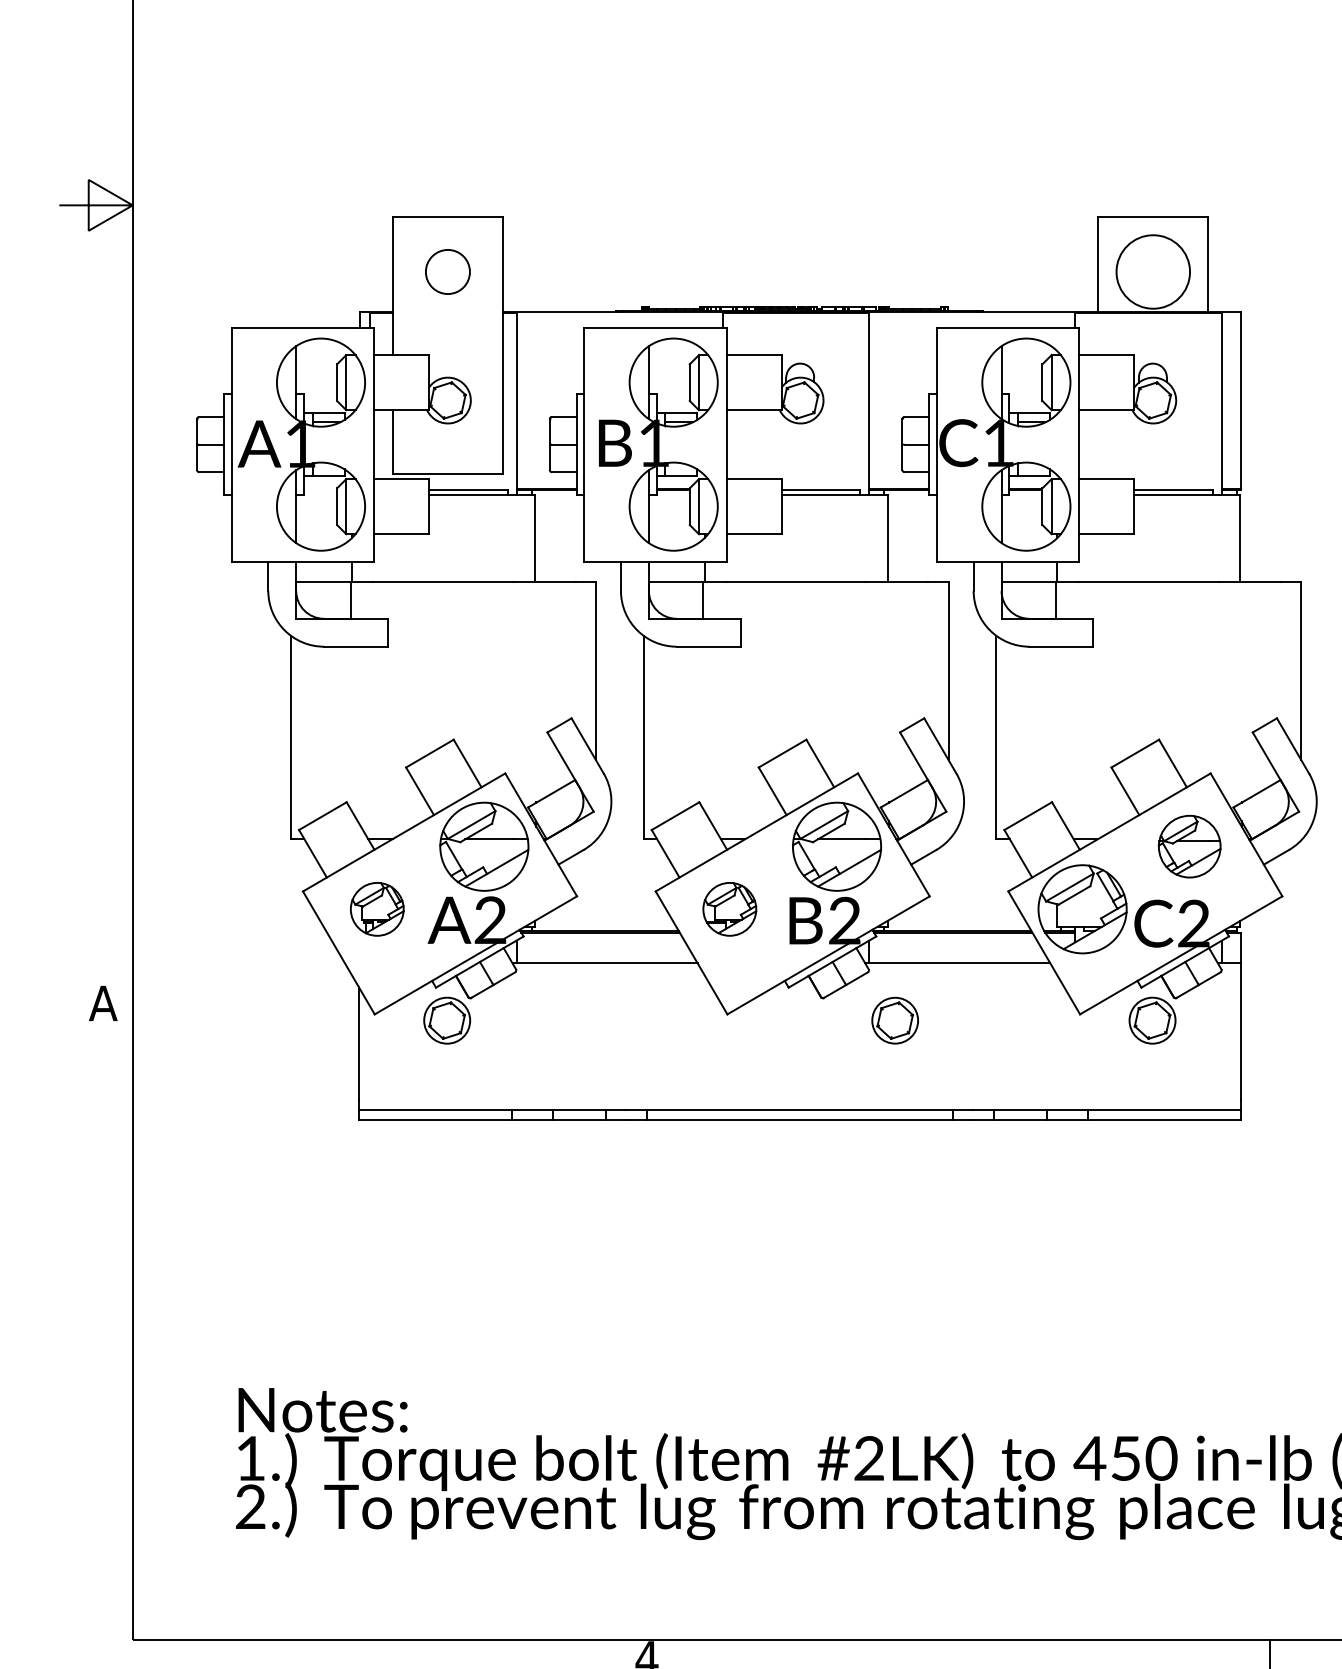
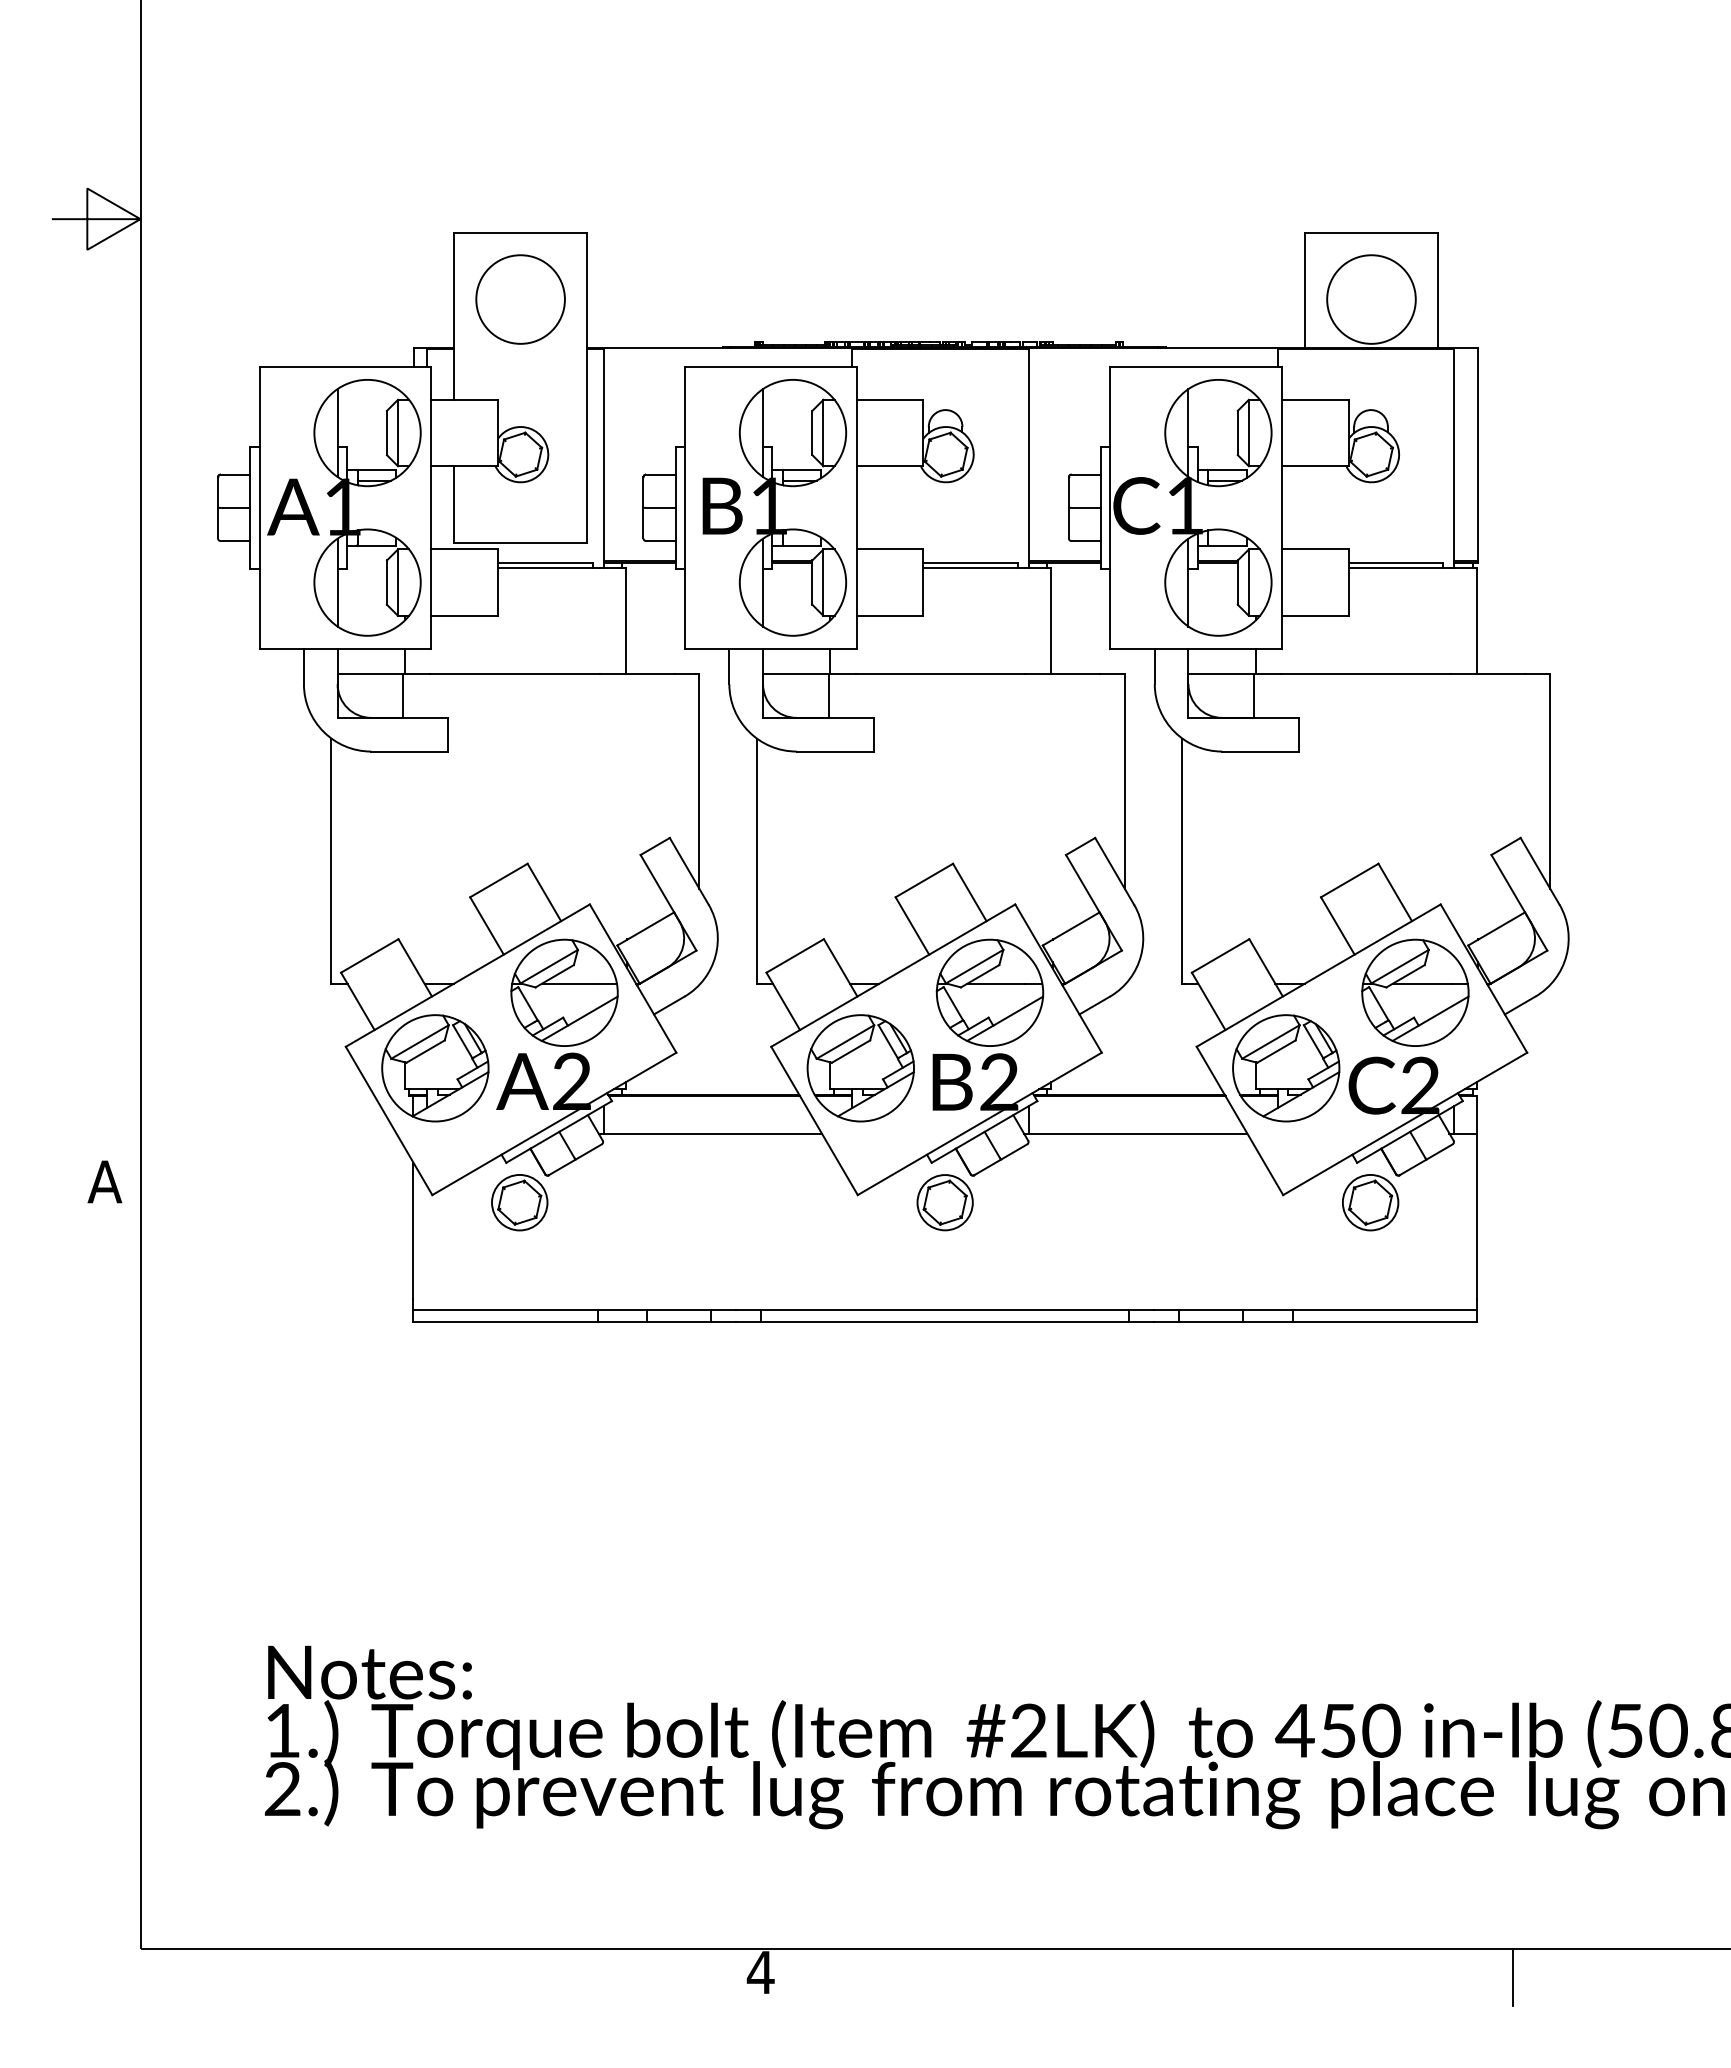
circle: (447, 271) -> (520, 299), size x1.67
part: (1189, 846) -> (1415, 992), size x1.43
part: (377, 909) -> (435, 1068), size x1.67
part: (729, 909) -> (860, 1068), size x1.67
part: (894, 1020) -> (944, 1202), moved

